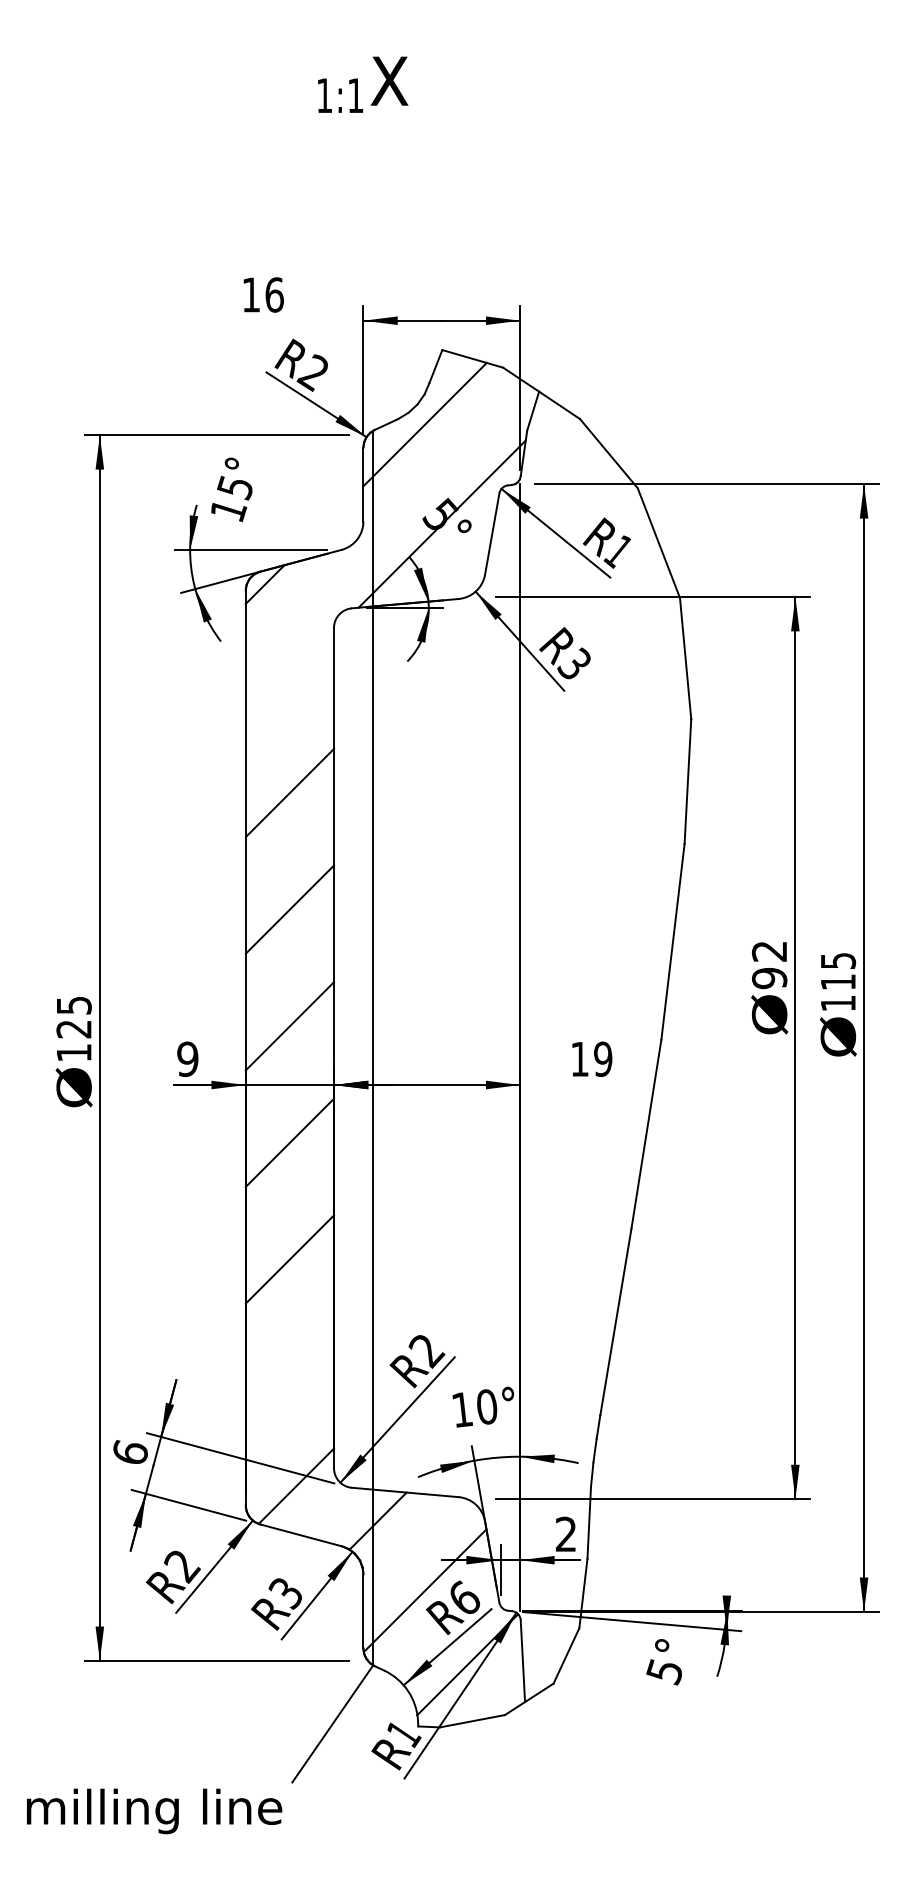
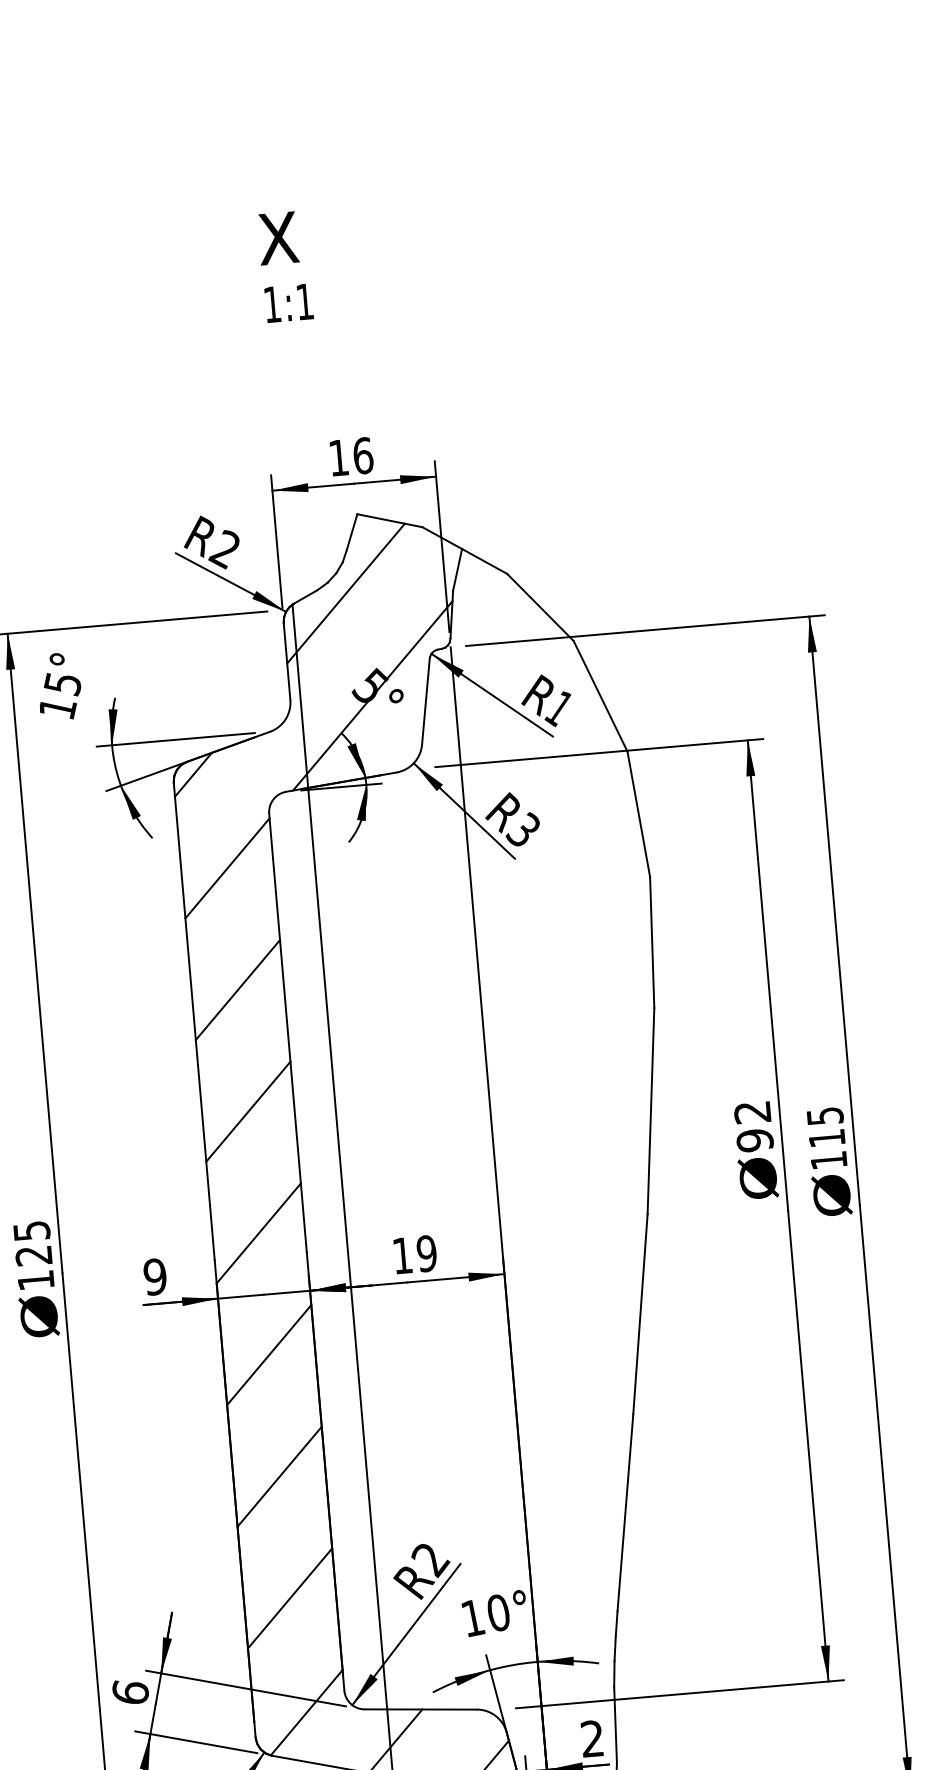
text: (340, 95) -> (288, 302), moved
text: (263, 294) -> (351, 456), moved
text: (231, 489) -> (59, 686), moved
line: (289, 676) -> (227, 868), added
text: (592, 1058) -> (415, 1253), moved
line: (289, 1376) -> (289, 1598), added

